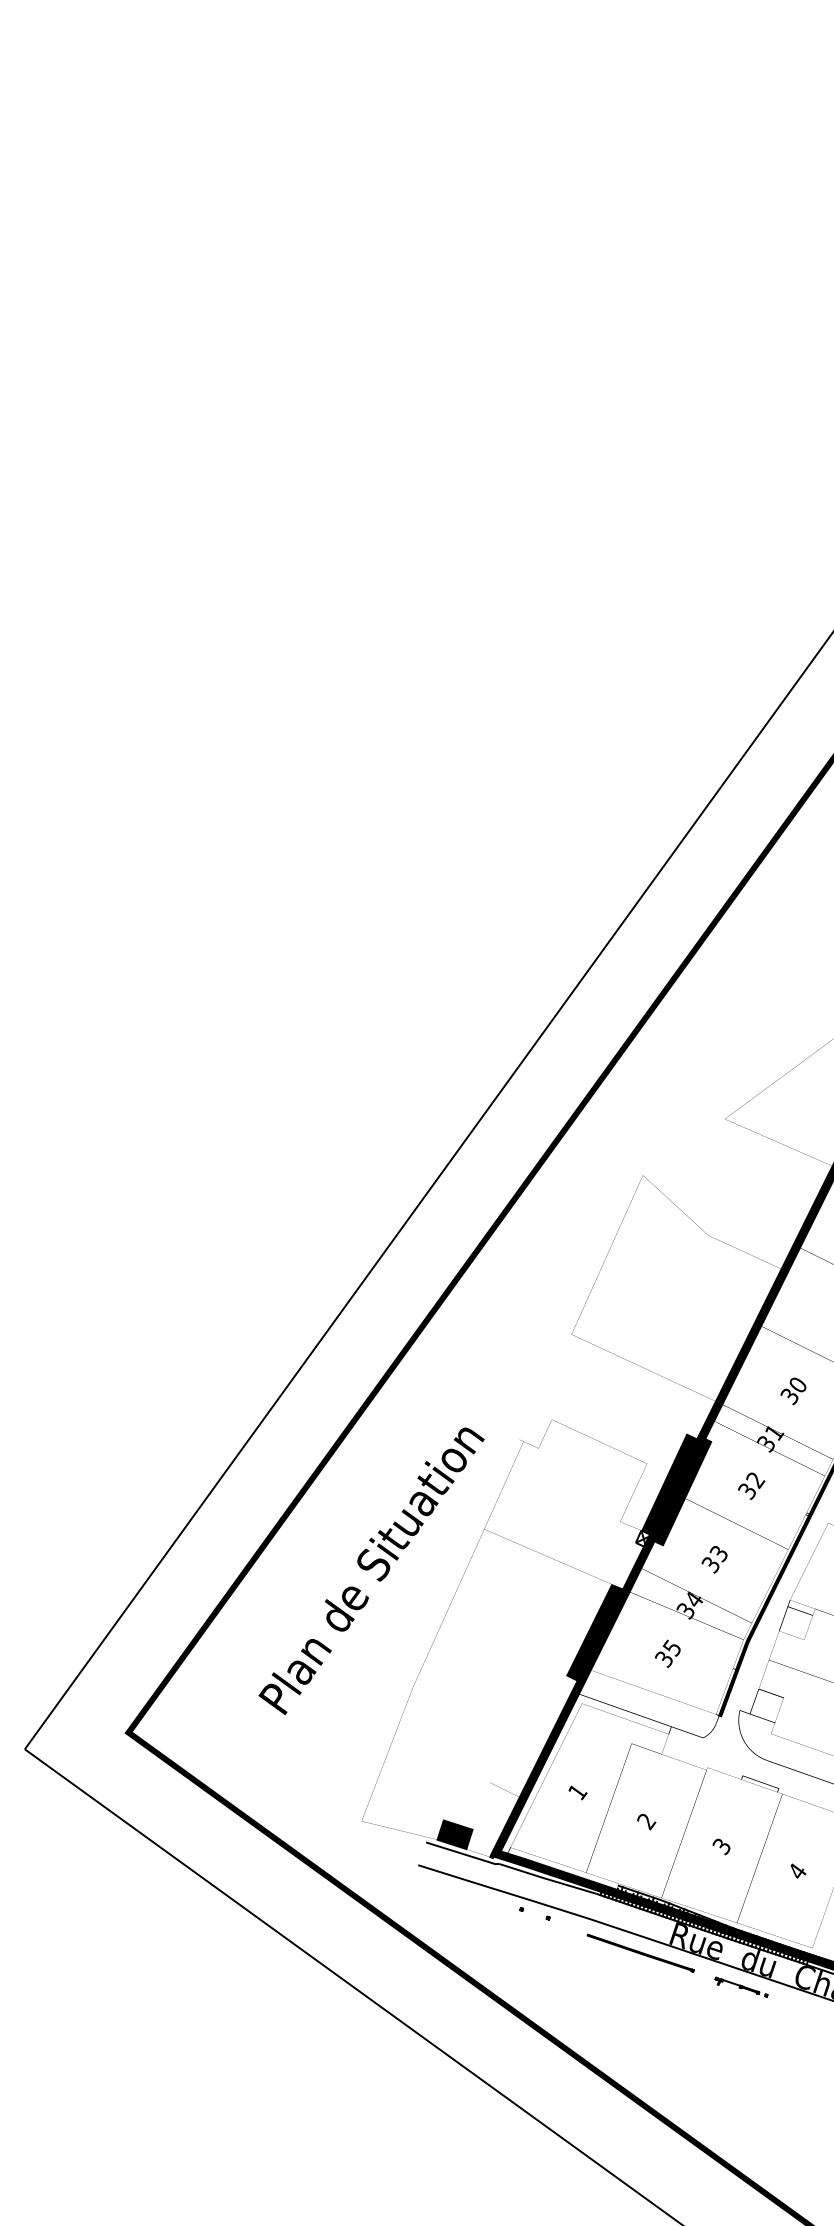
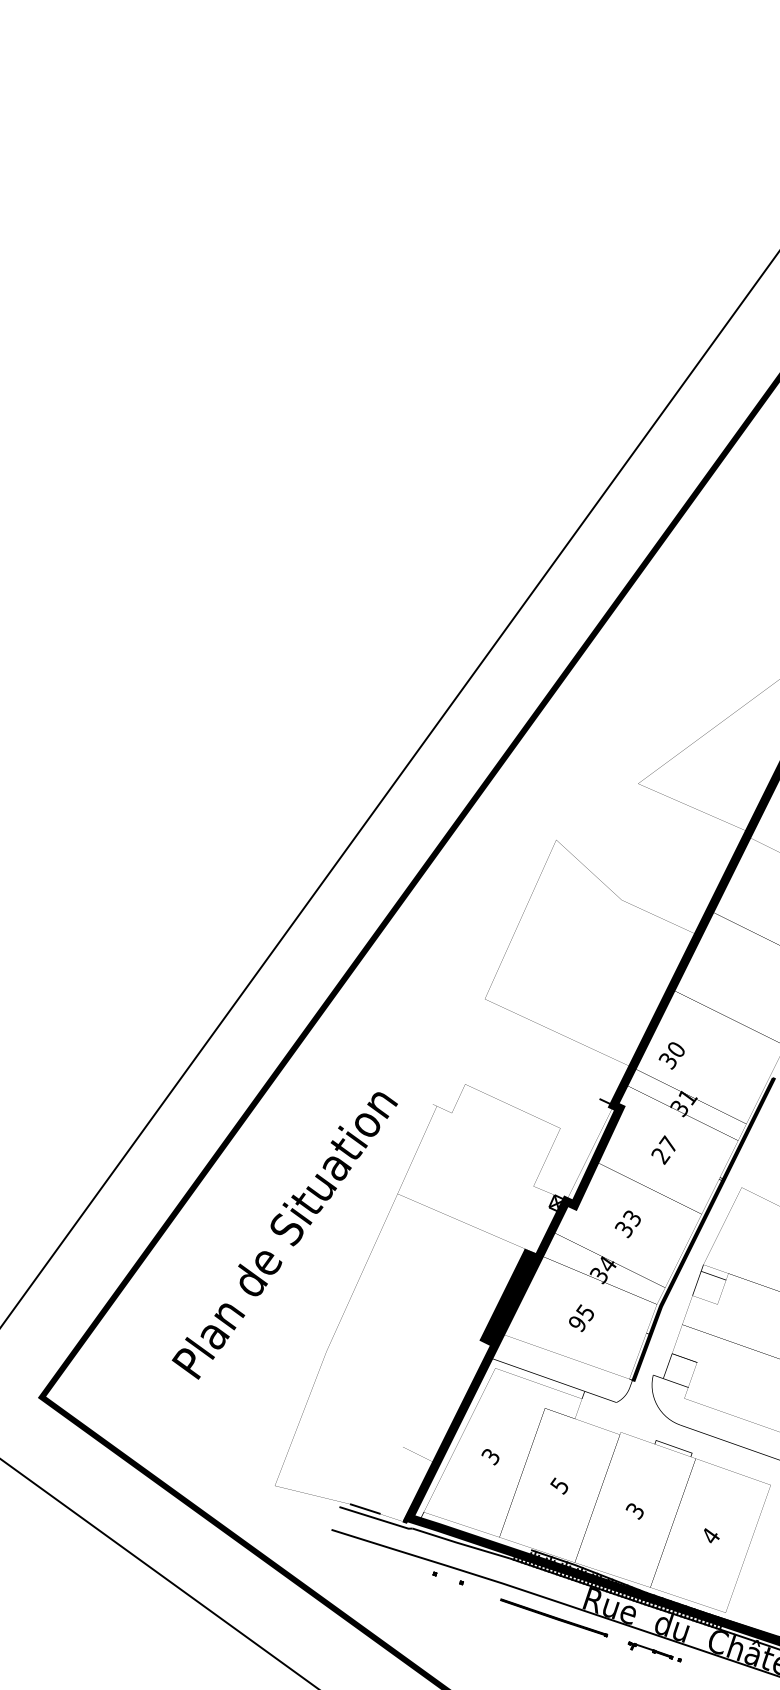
text: (793, 1391) -> (671, 1056), moved
text: (751, 1485) -> (664, 1150), 32 -> 27
fill: (673, 1486) -> (586, 1151), removed
text: (663, 1659) -> (576, 1324), 35 -> 95
text: (577, 1792) -> (490, 1457), 1 -> 3
text: (646, 1821) -> (559, 1486), 2 -> 5
fill: (454, 1834) -> (367, 1499), removed

